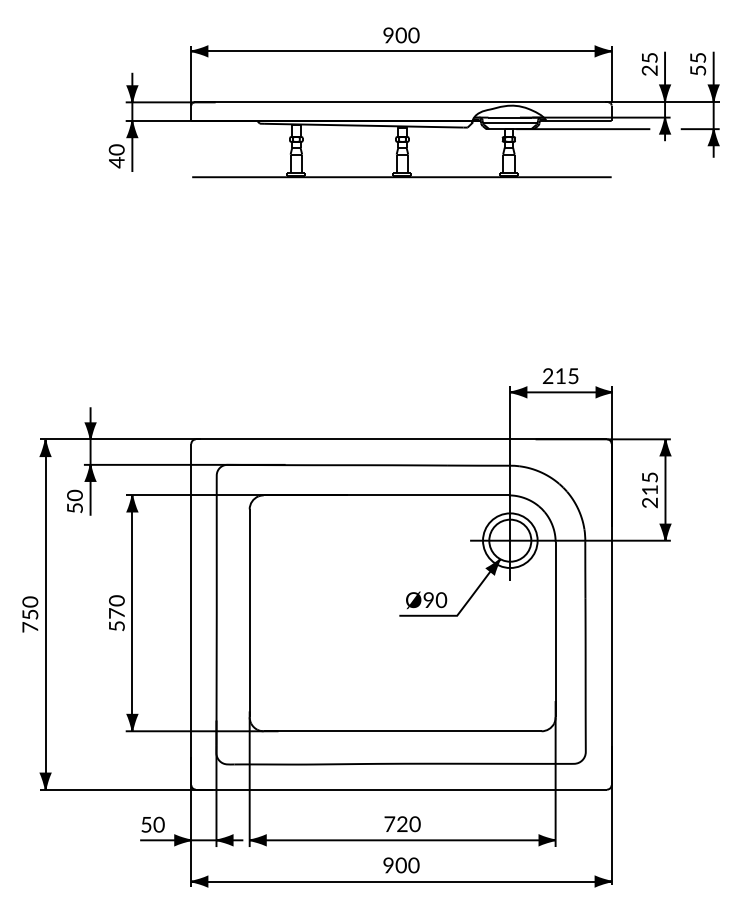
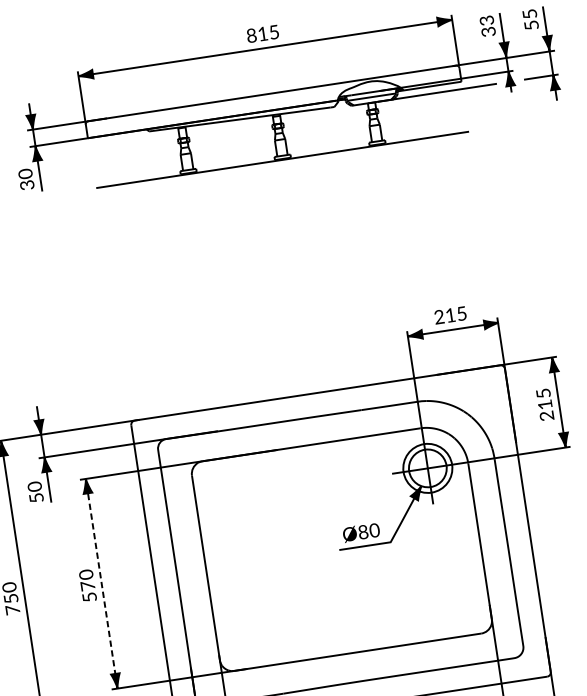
text: (401, 35) -> (263, 34), 900 -> 815
text: (649, 63) -> (487, 25), 25 -> 33
text: (116, 162) -> (26, 185), 40 -> 30
text: (428, 600) -> (363, 532), Ø90 -> Ø80
line: (132, 612) -> (101, 582), solid -> dashed

